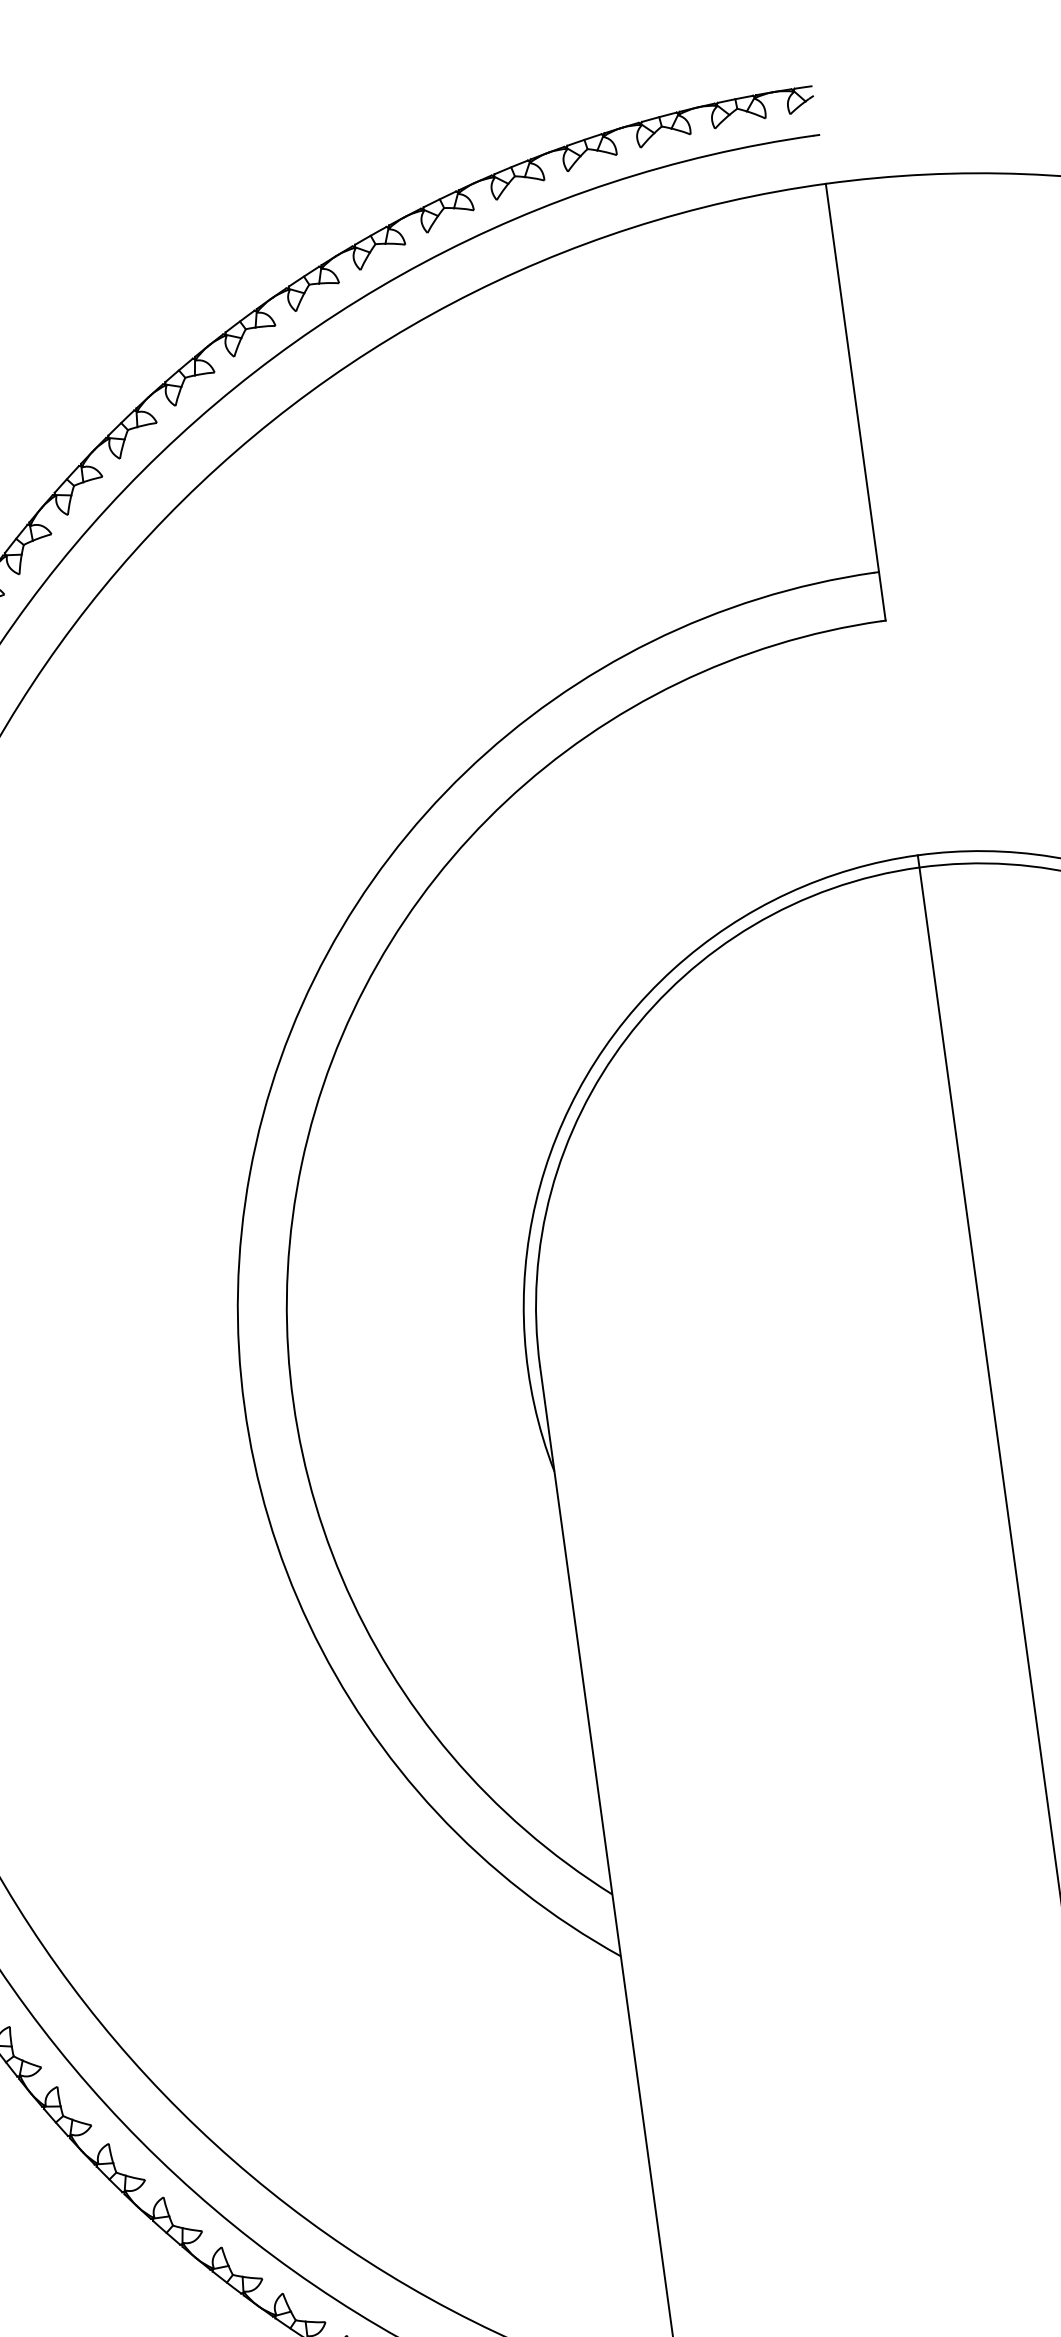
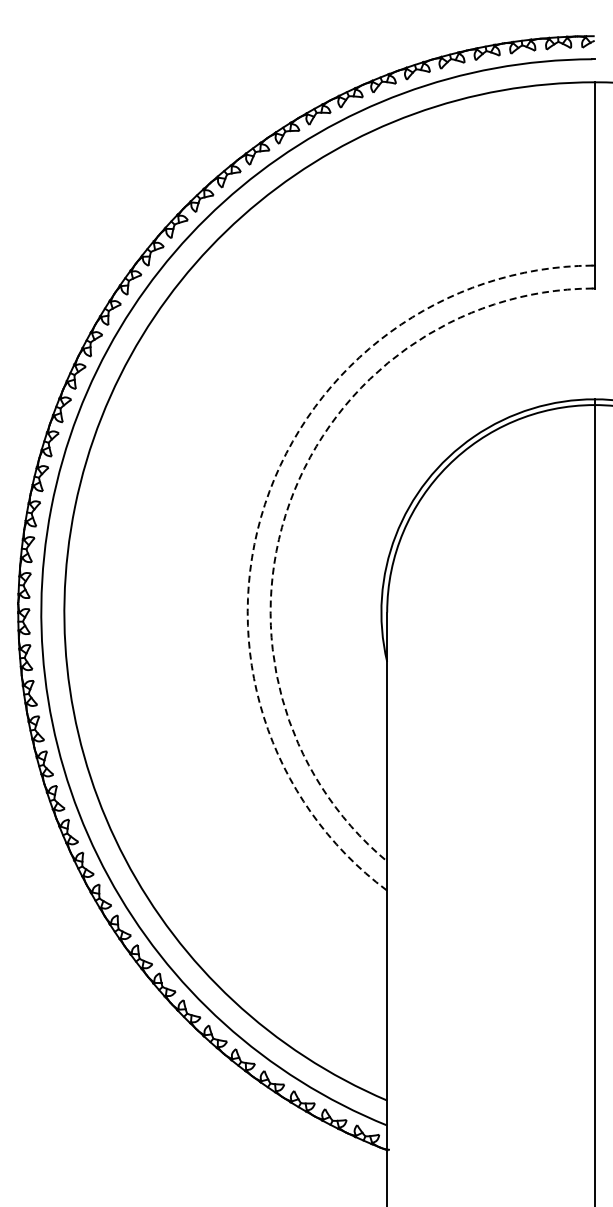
arc: (301, 1164) -> (289, 503), solid -> dashed
arc: (251, 1173) -> (265, 504), solid -> dashed

